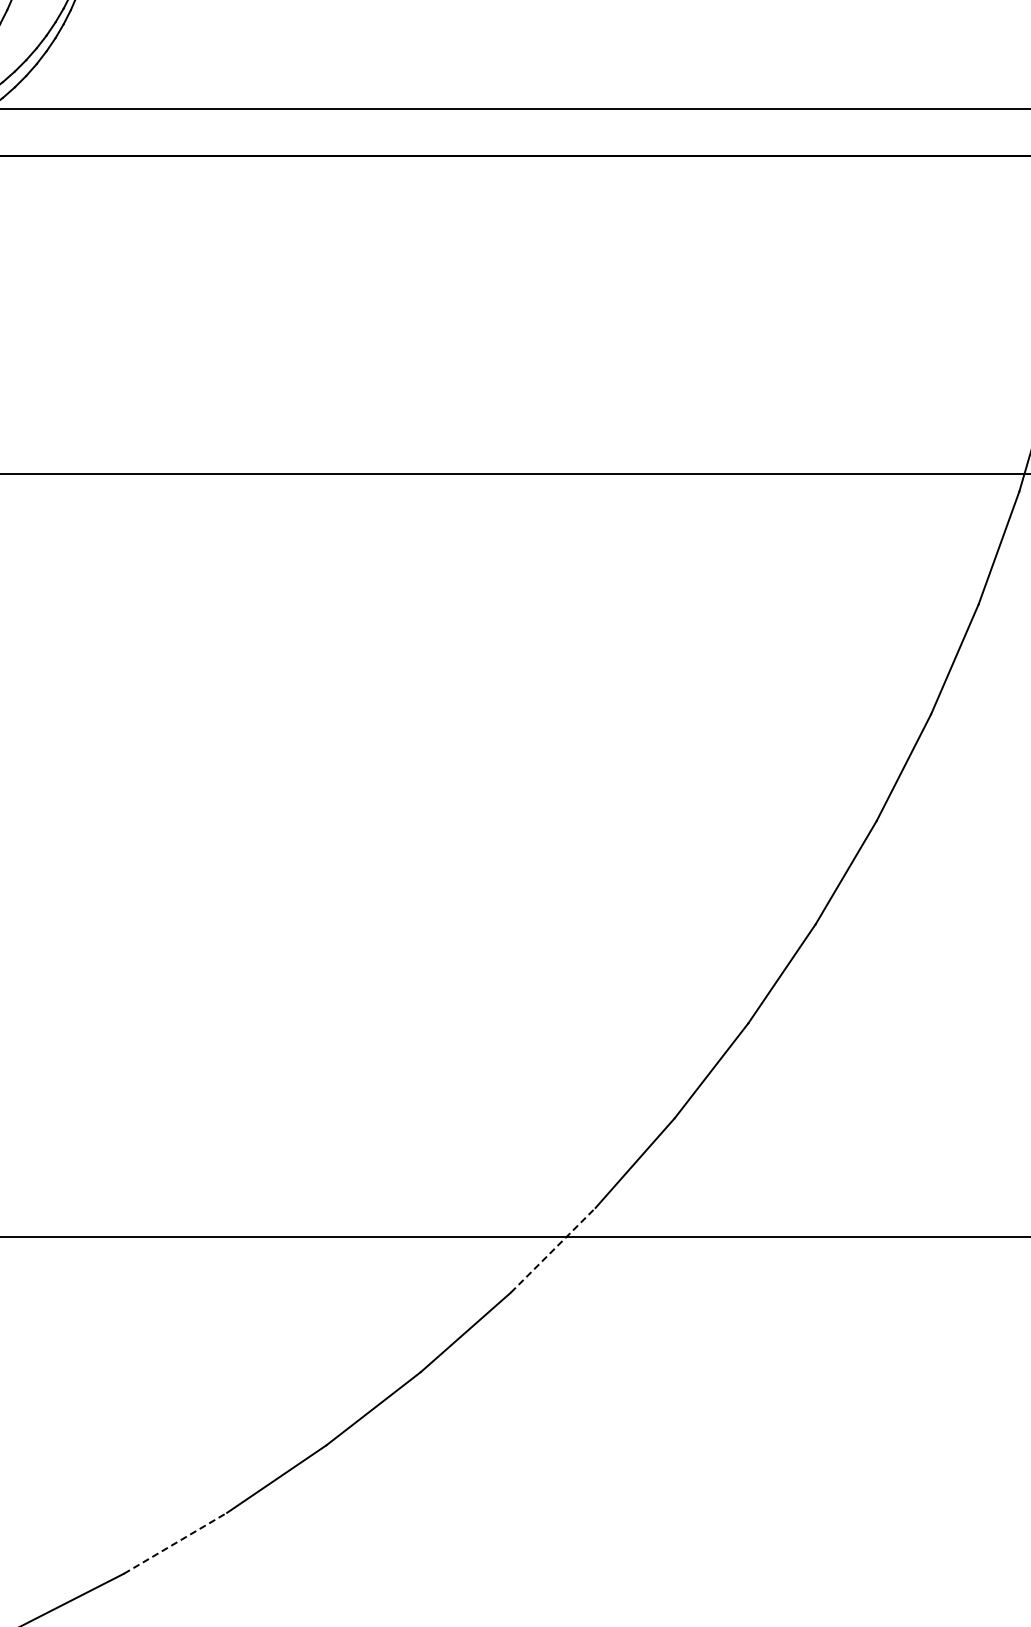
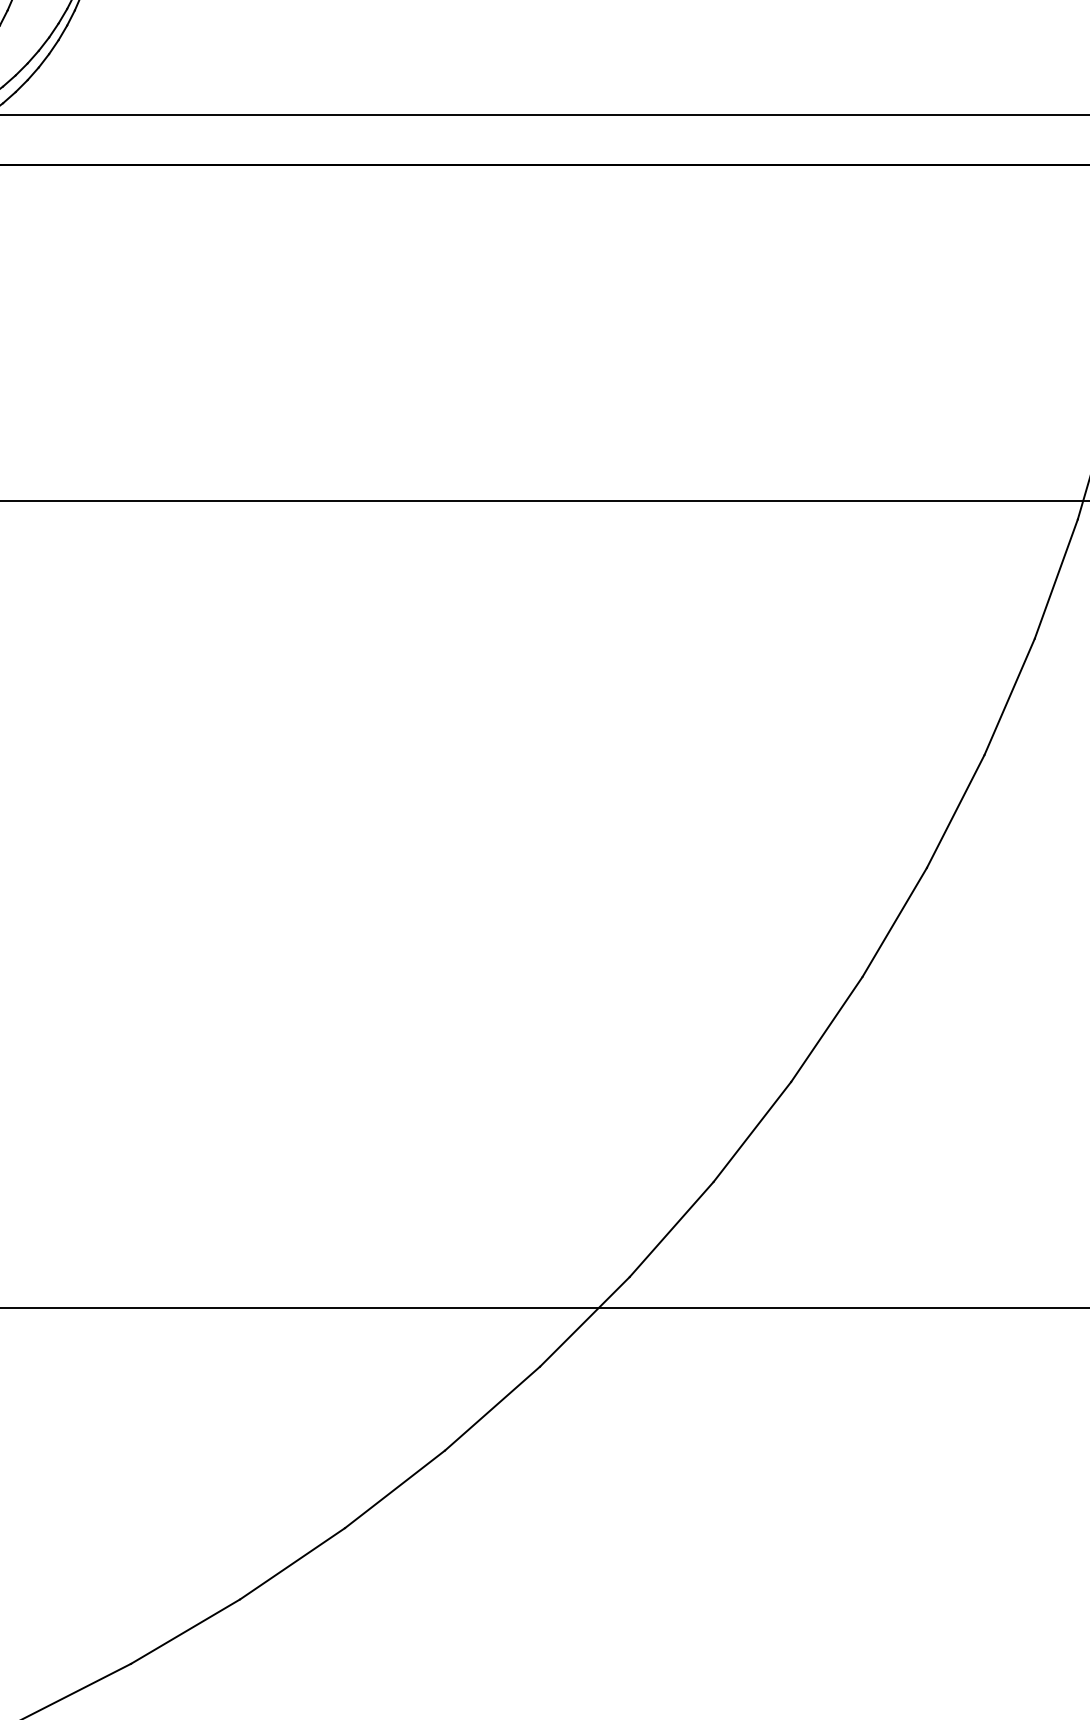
line: (553, 1250) -> (585, 1322), dashed -> solid
line: (175, 1543) -> (185, 1631), dashed -> solid

